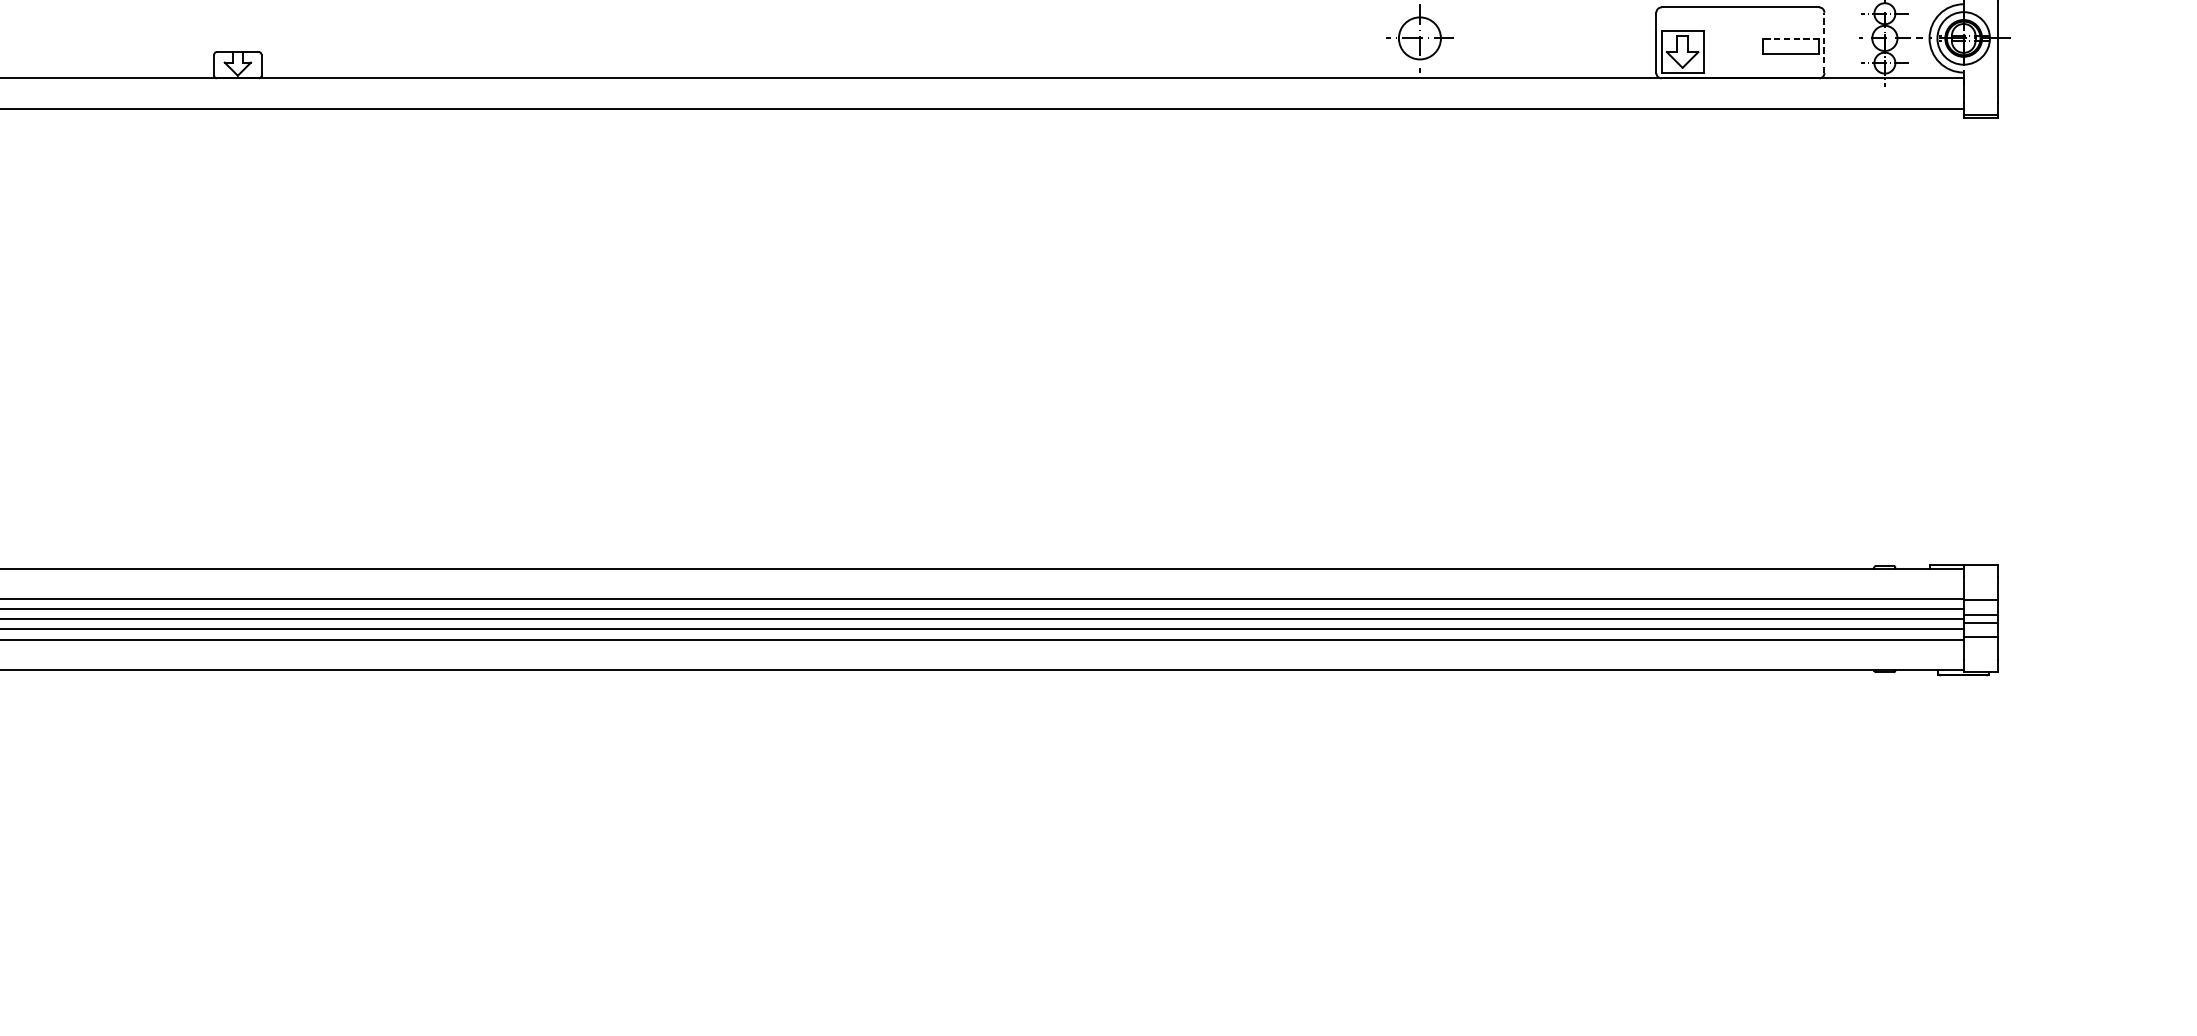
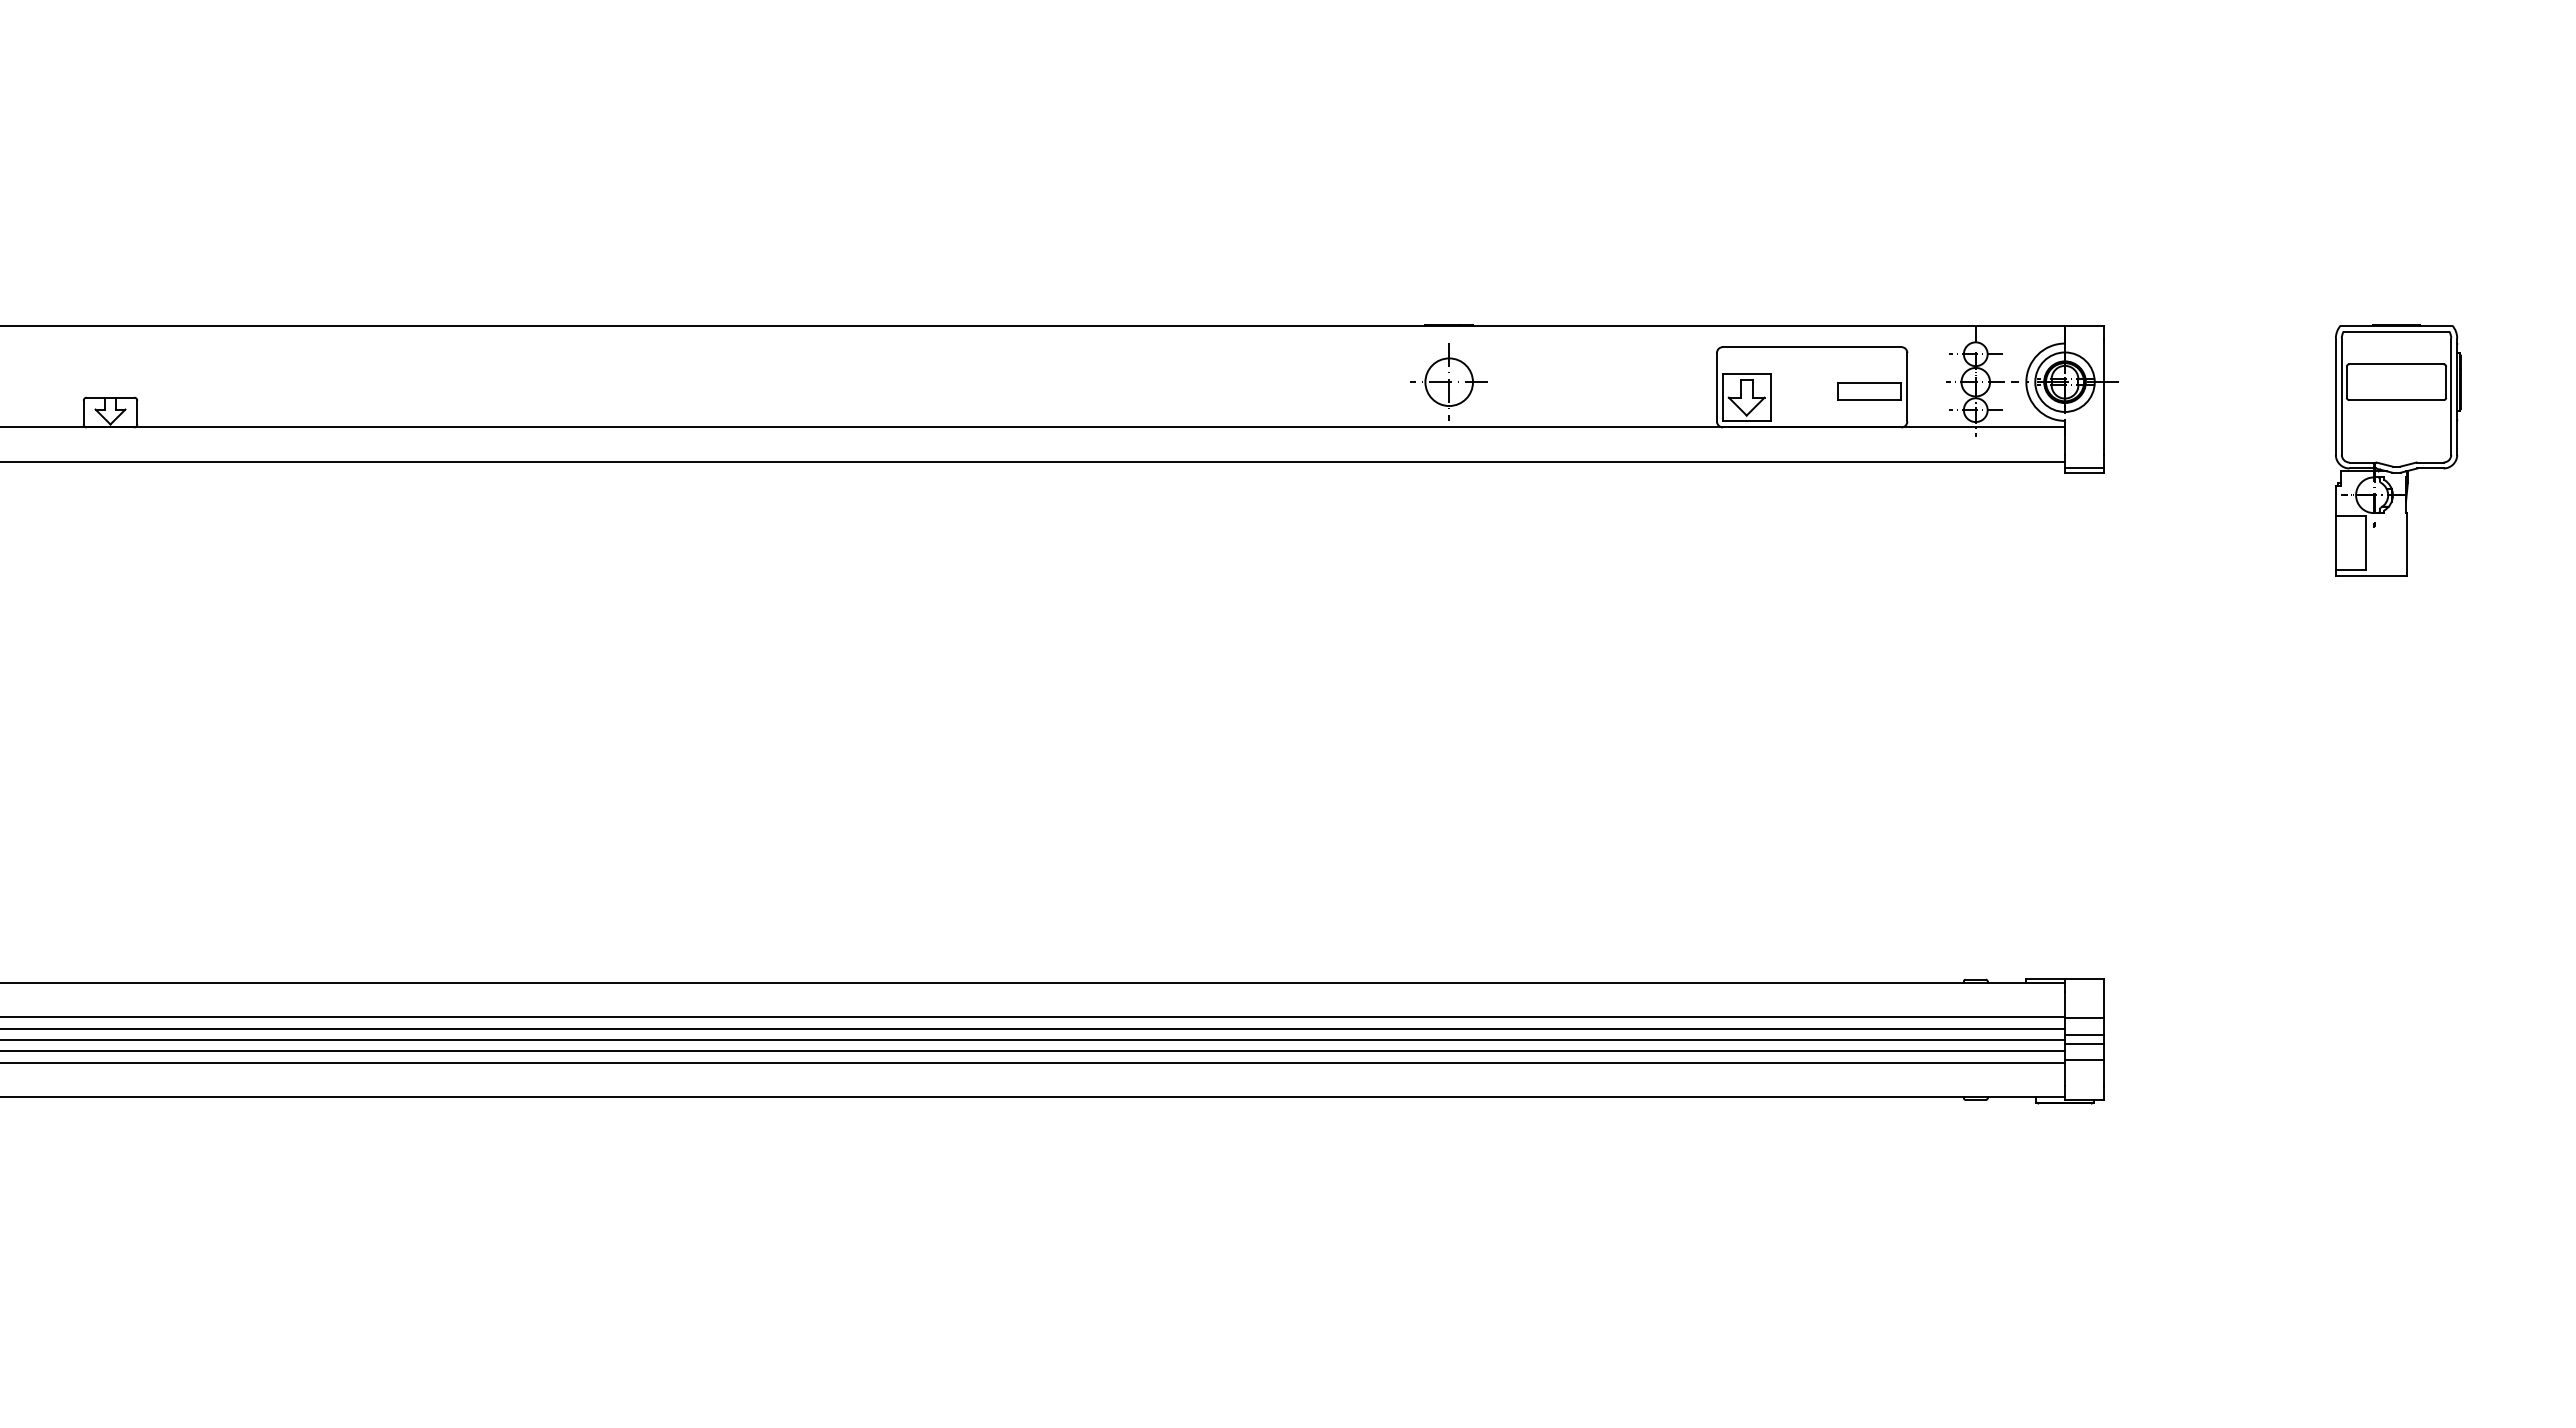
line: (1791, 39) -> (1869, 383), dashed -> solid
line: (1824, 42) -> (1907, 386), dashed -> solid

